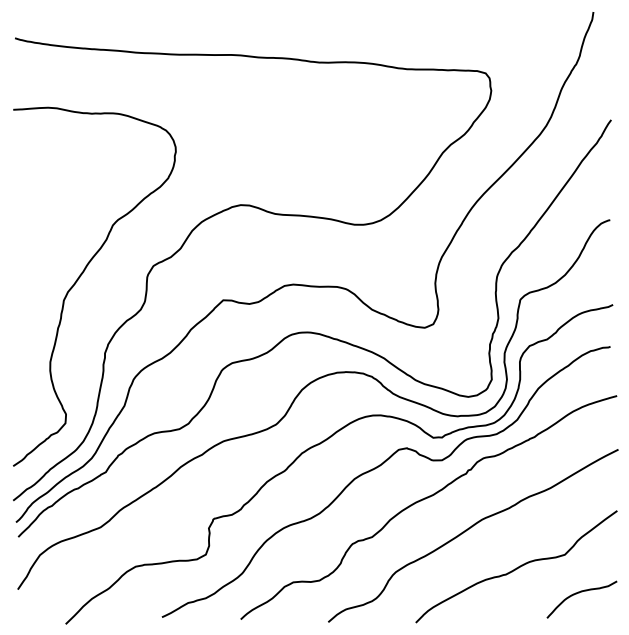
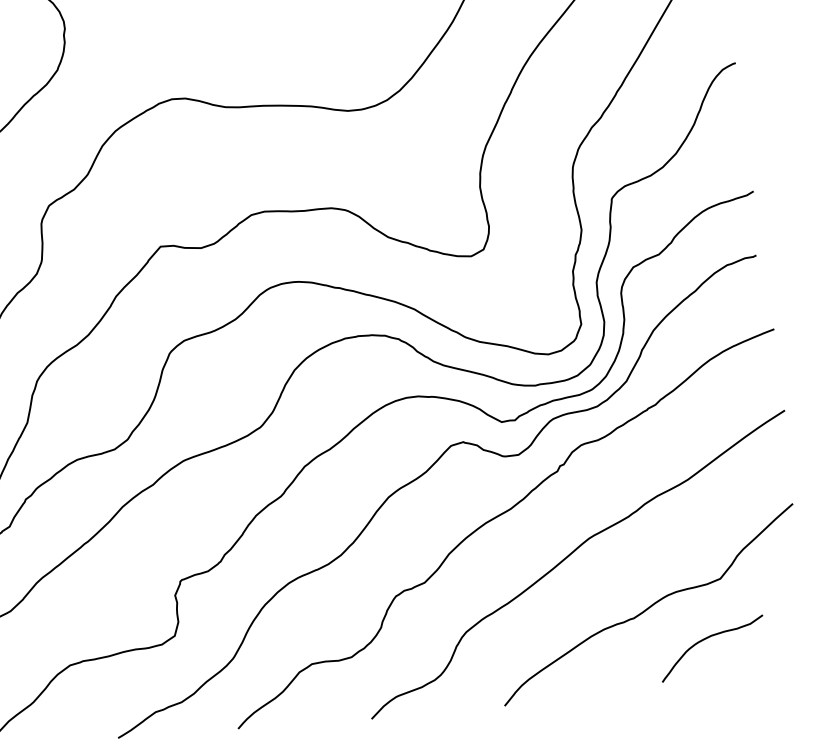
curve: (579, 593) -> (707, 639), moved

